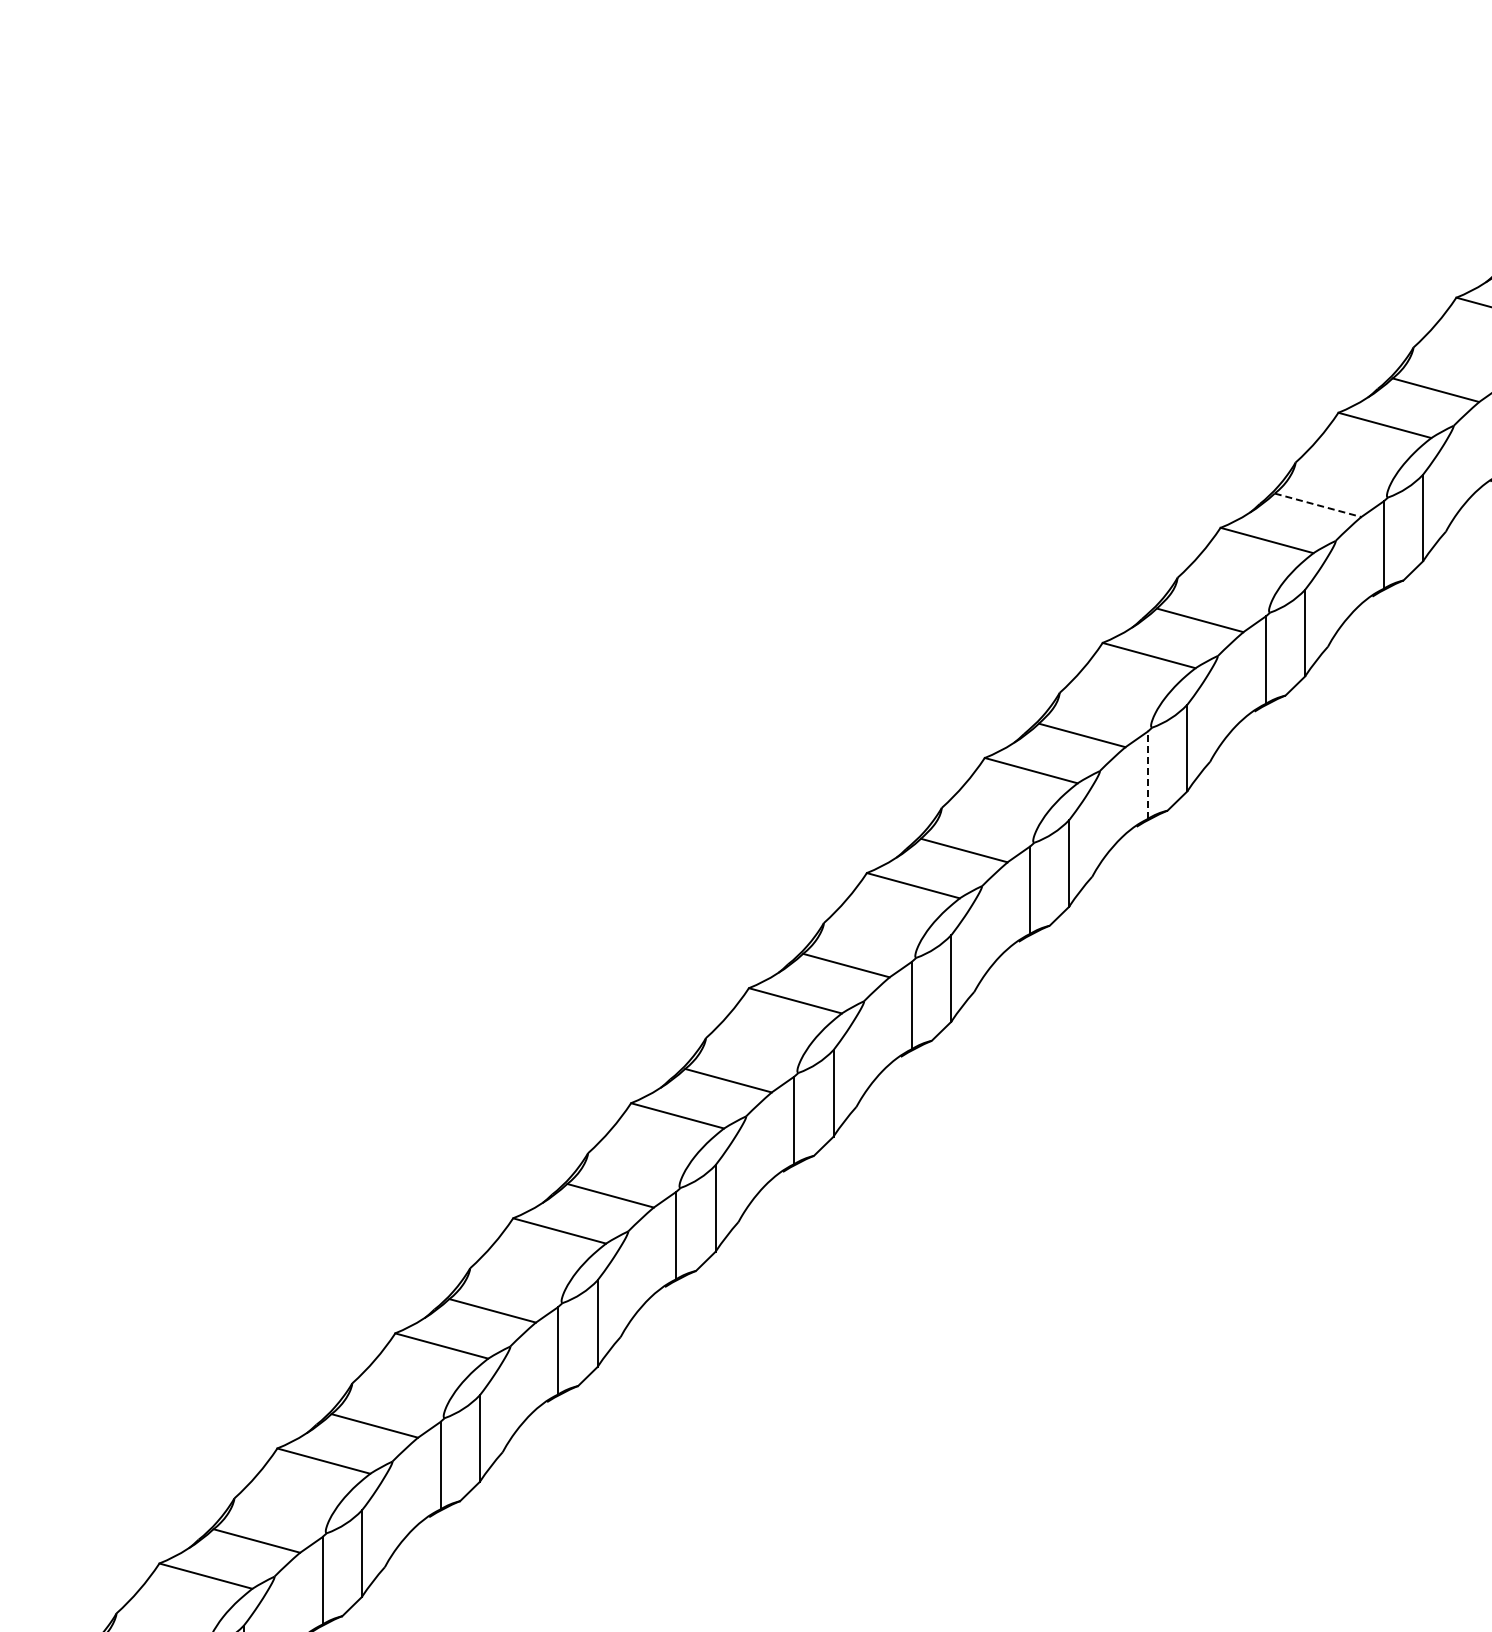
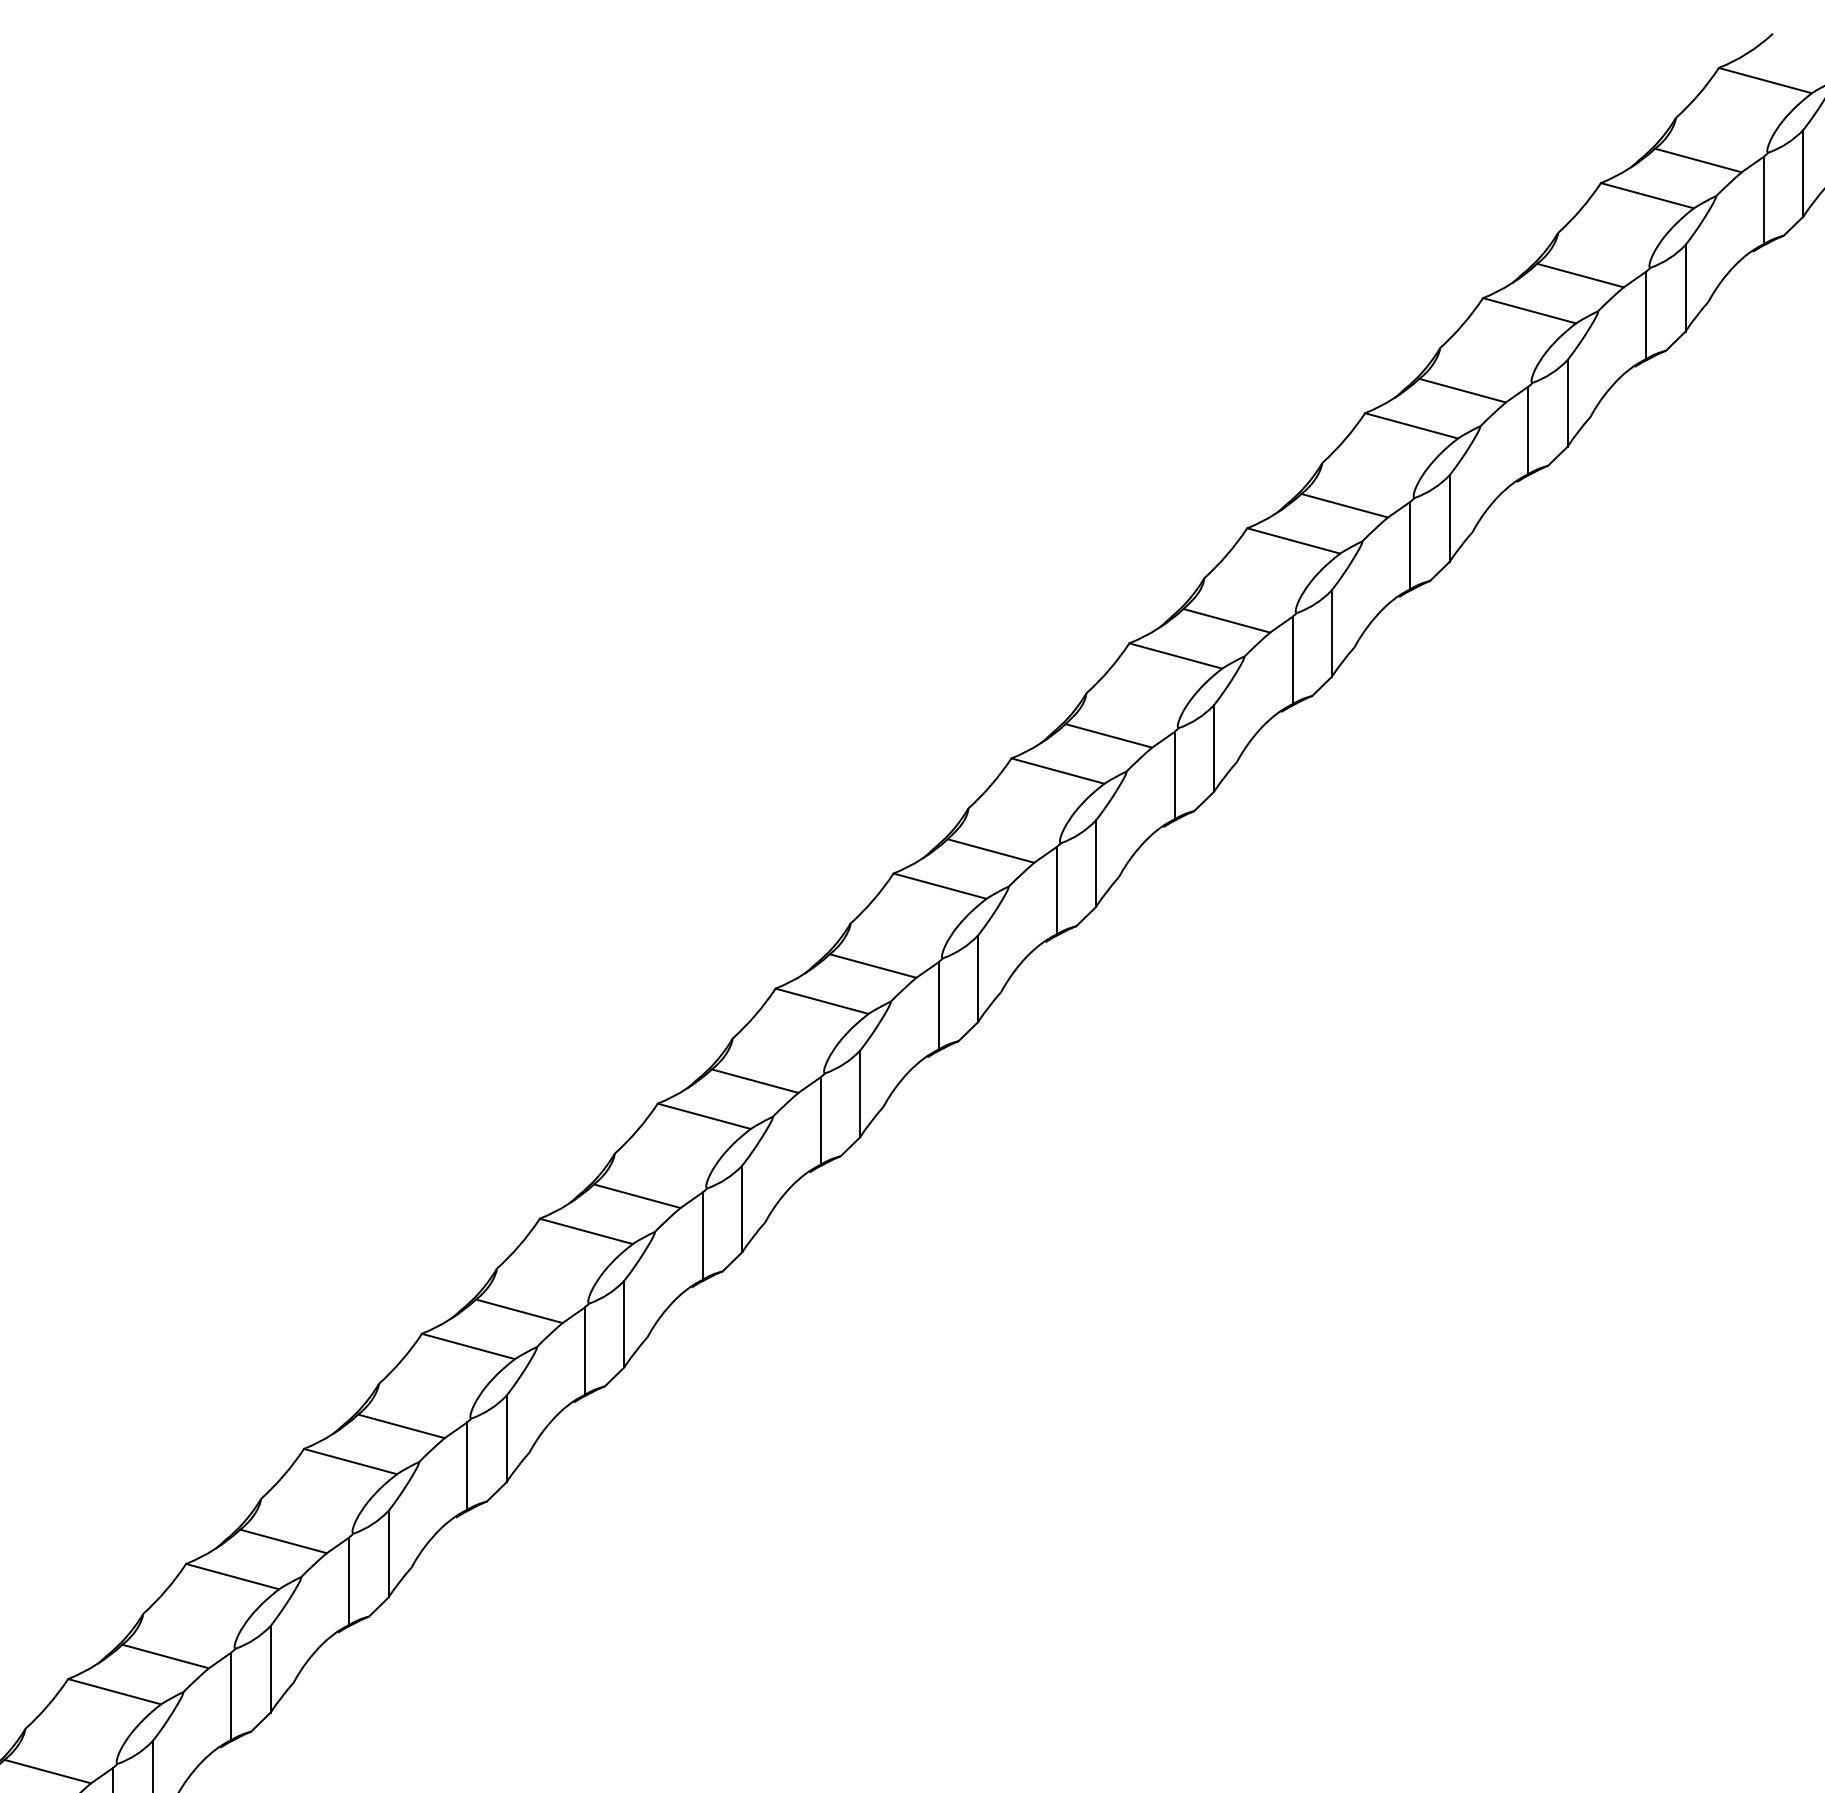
line: (1317, 505) -> (1344, 505), dashed -> solid
line: (1147, 775) -> (1174, 775), dashed -> solid

